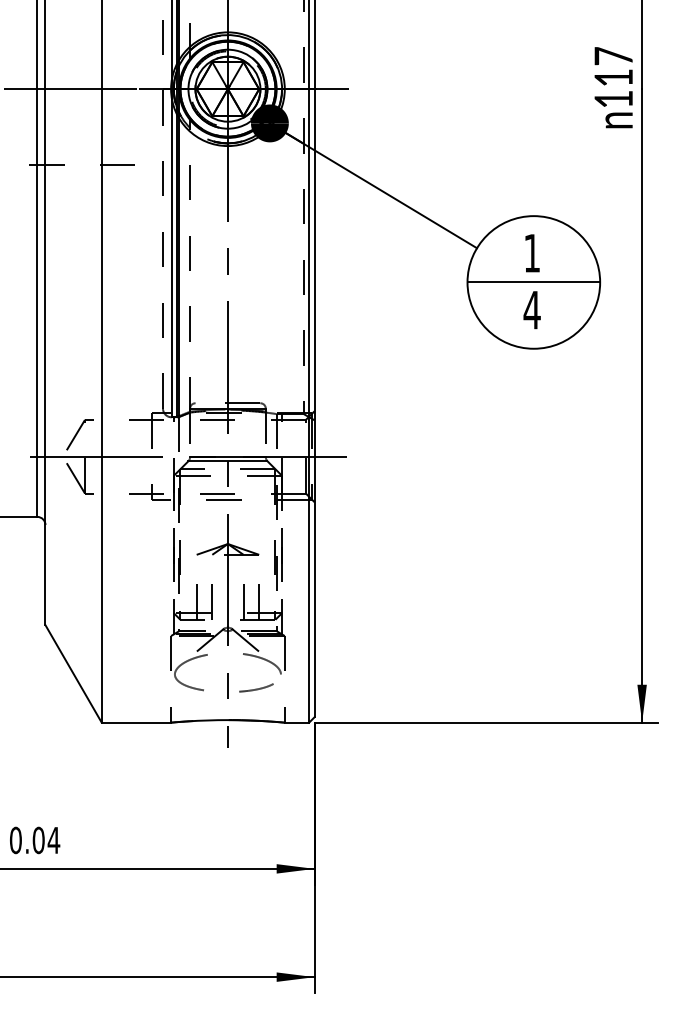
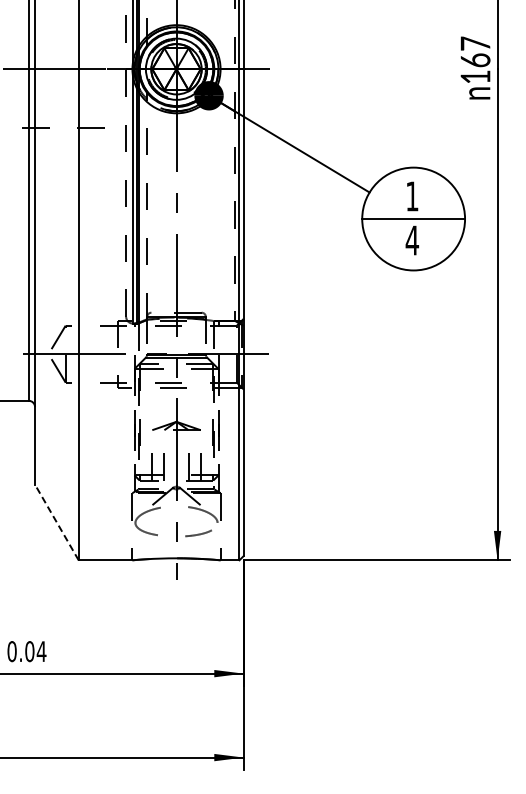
text: (613, 77) -> (475, 60), 117 -> 167
line: (73, 673) -> (56, 522), solid -> dashed

